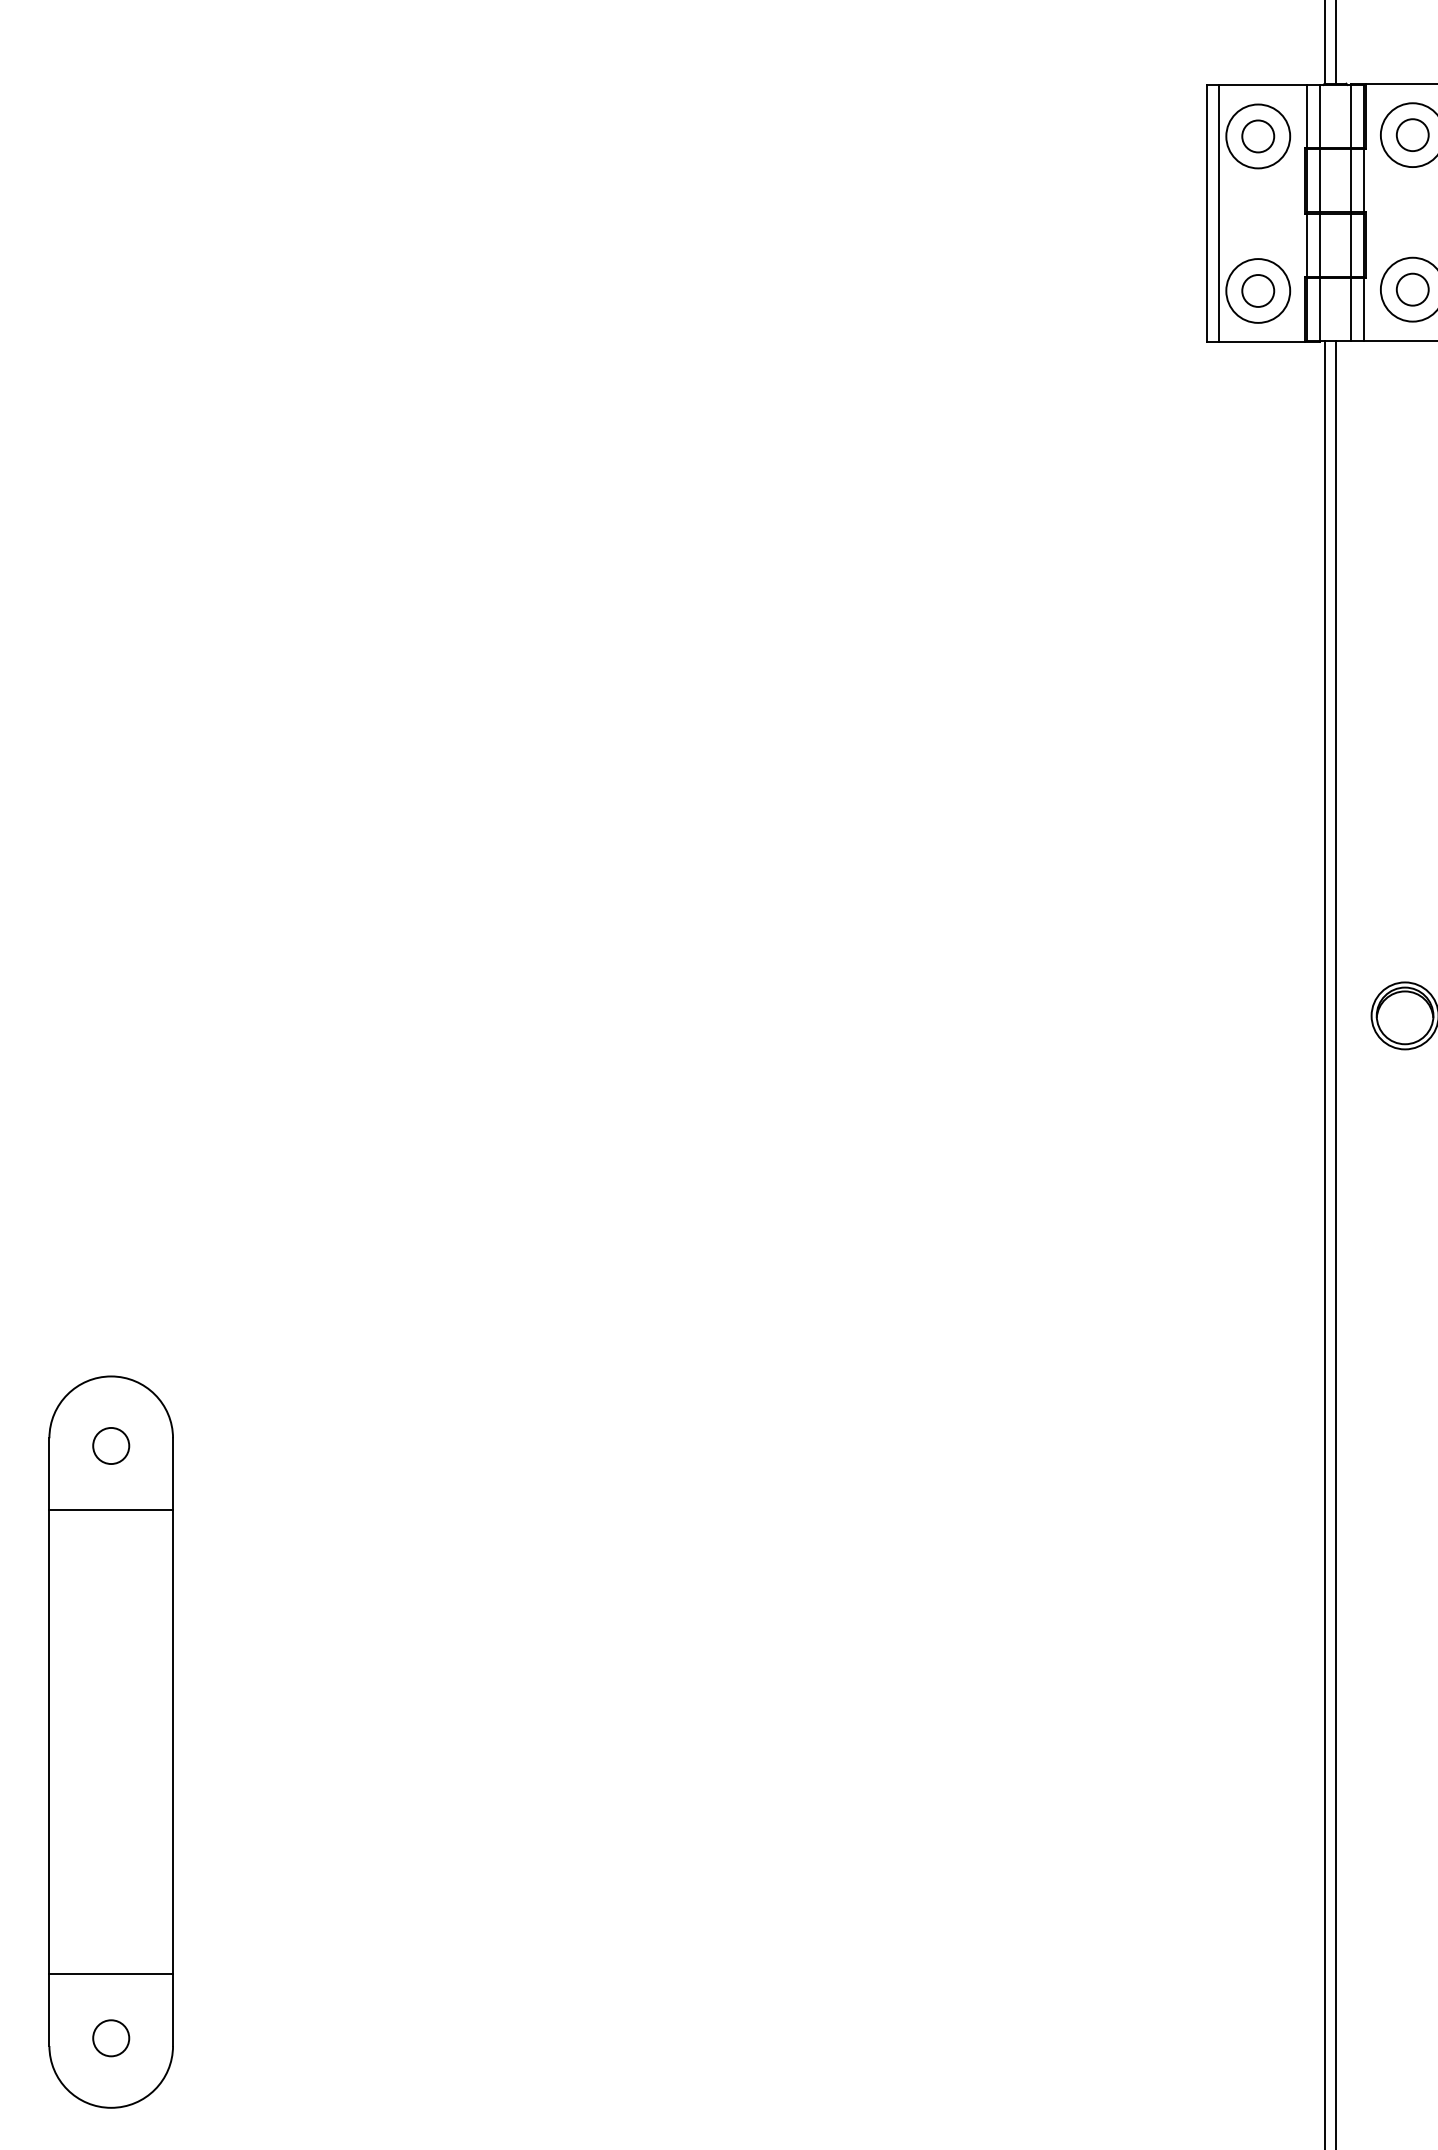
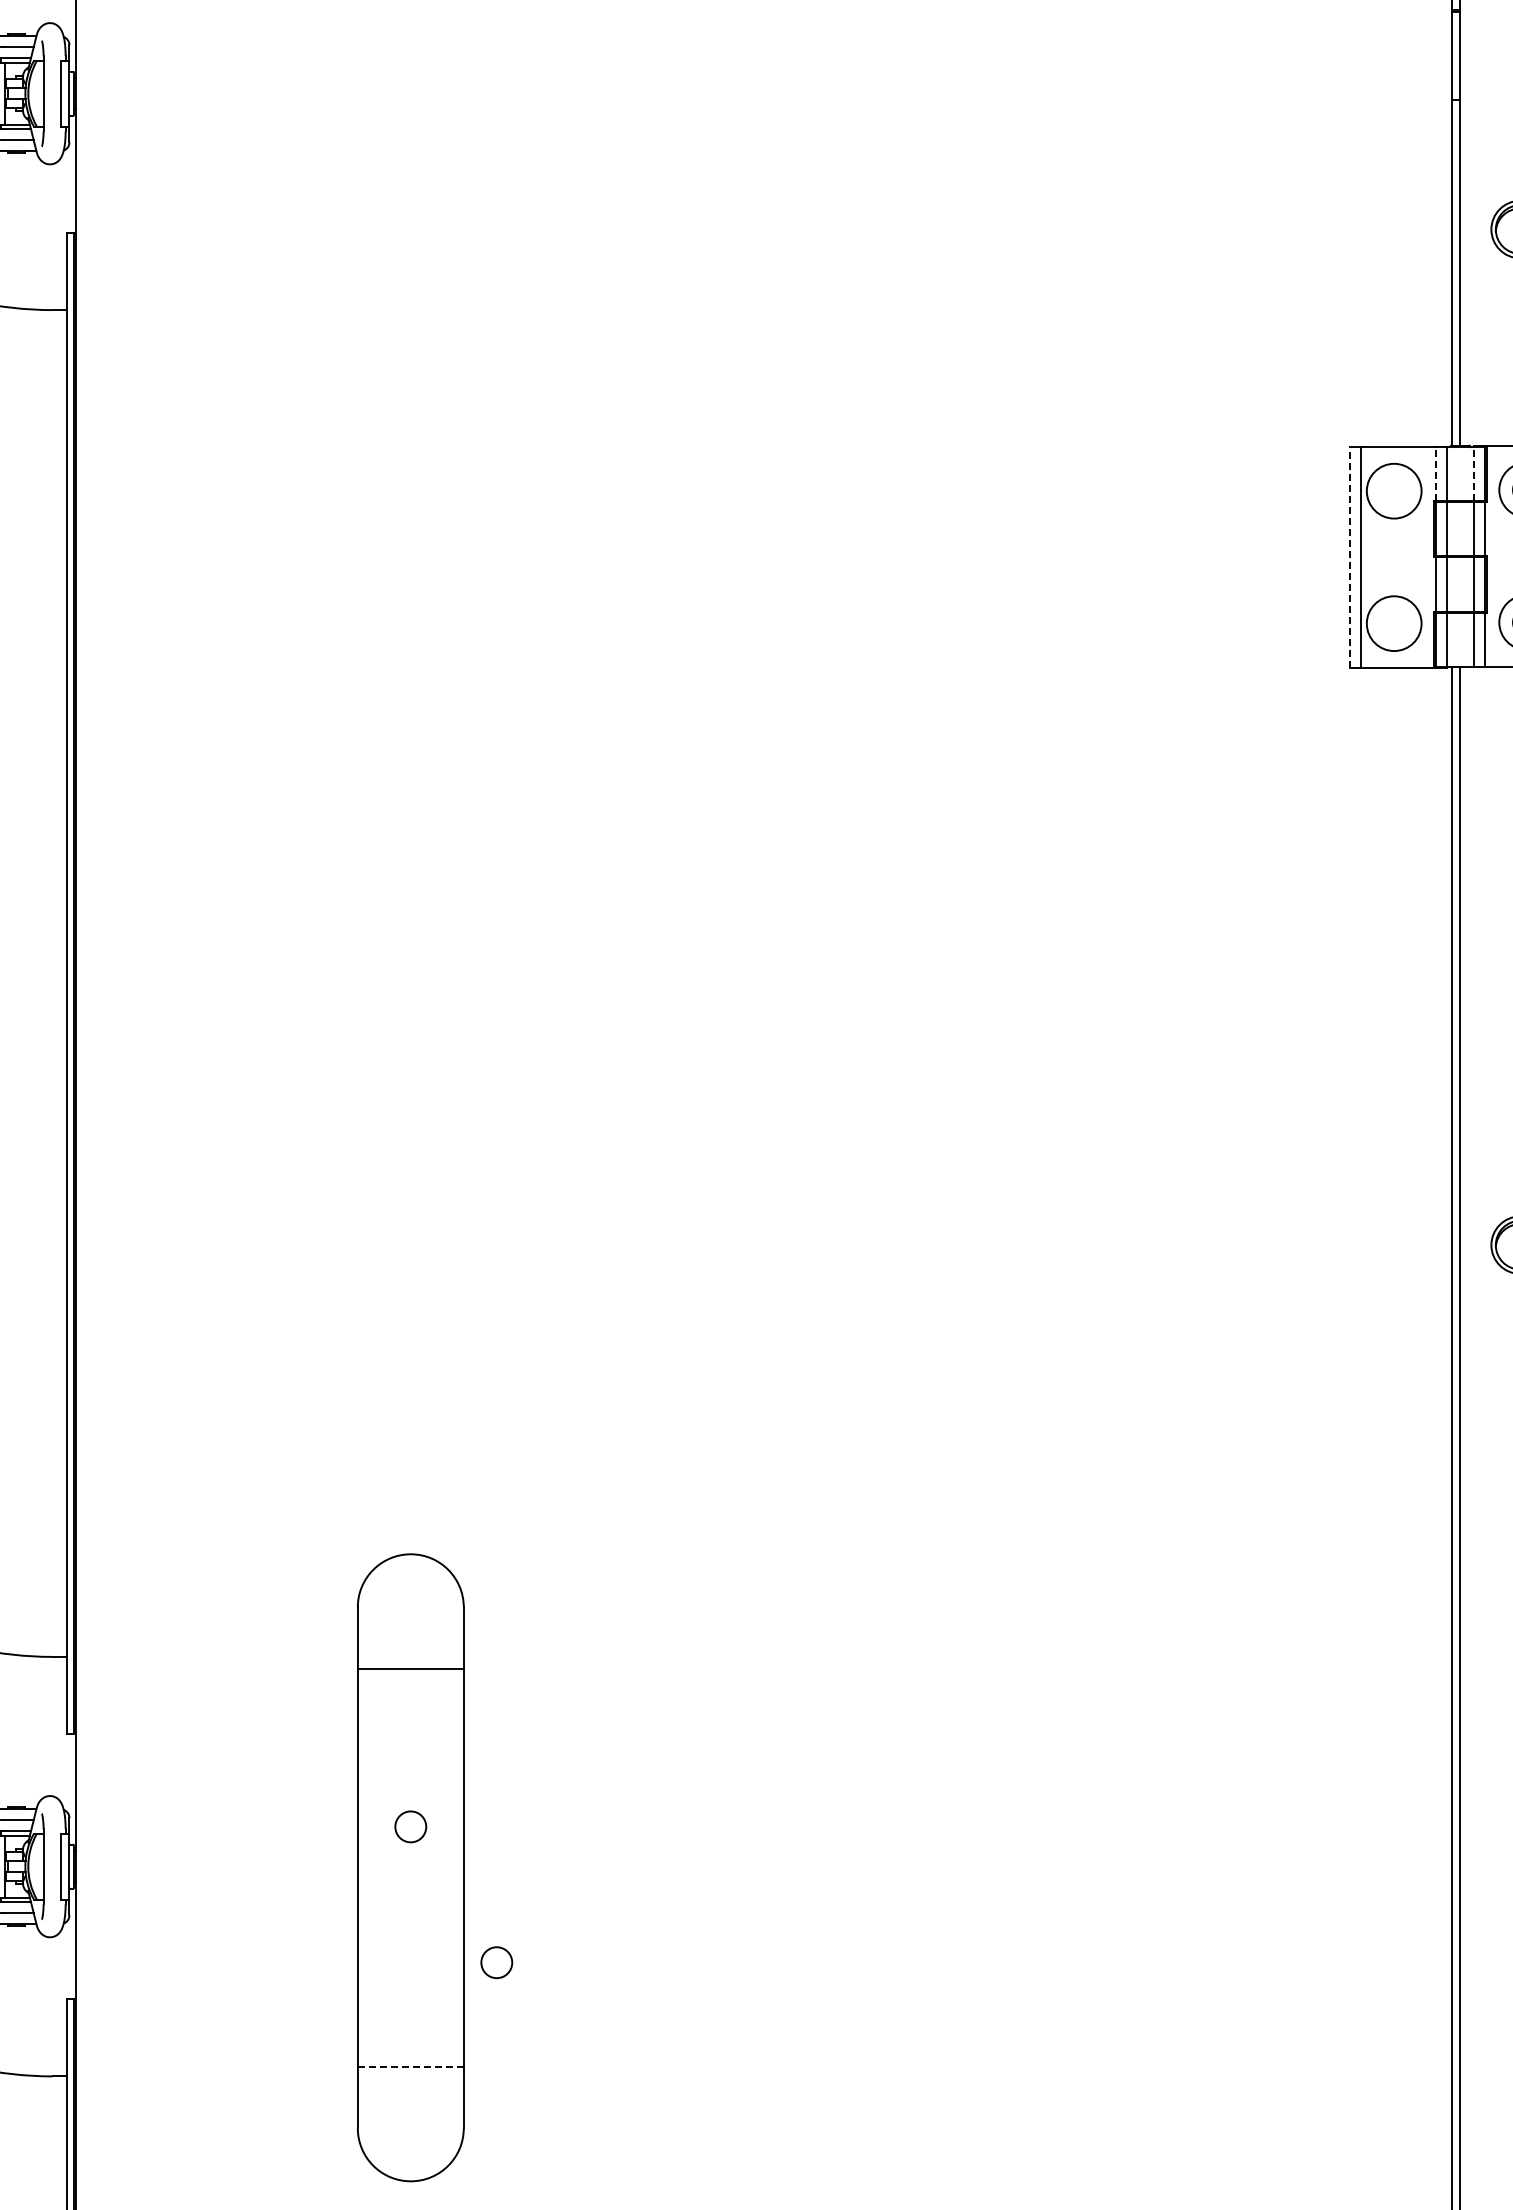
line: (1307, 115) -> (1436, 473), solid -> dashed
line: (1351, 115) -> (1474, 473), solid -> dashed
circle: (1257, 135) -> (1393, 490), removed
line: (1207, 212) -> (1350, 556), solid -> dashed
circle: (1257, 290) -> (1393, 623), removed
circle: (110, 1445) -> (410, 1826), moved
line: (110, 1973) -> (410, 2066), solid -> dashed
circle: (110, 2038) -> (496, 1962), moved

